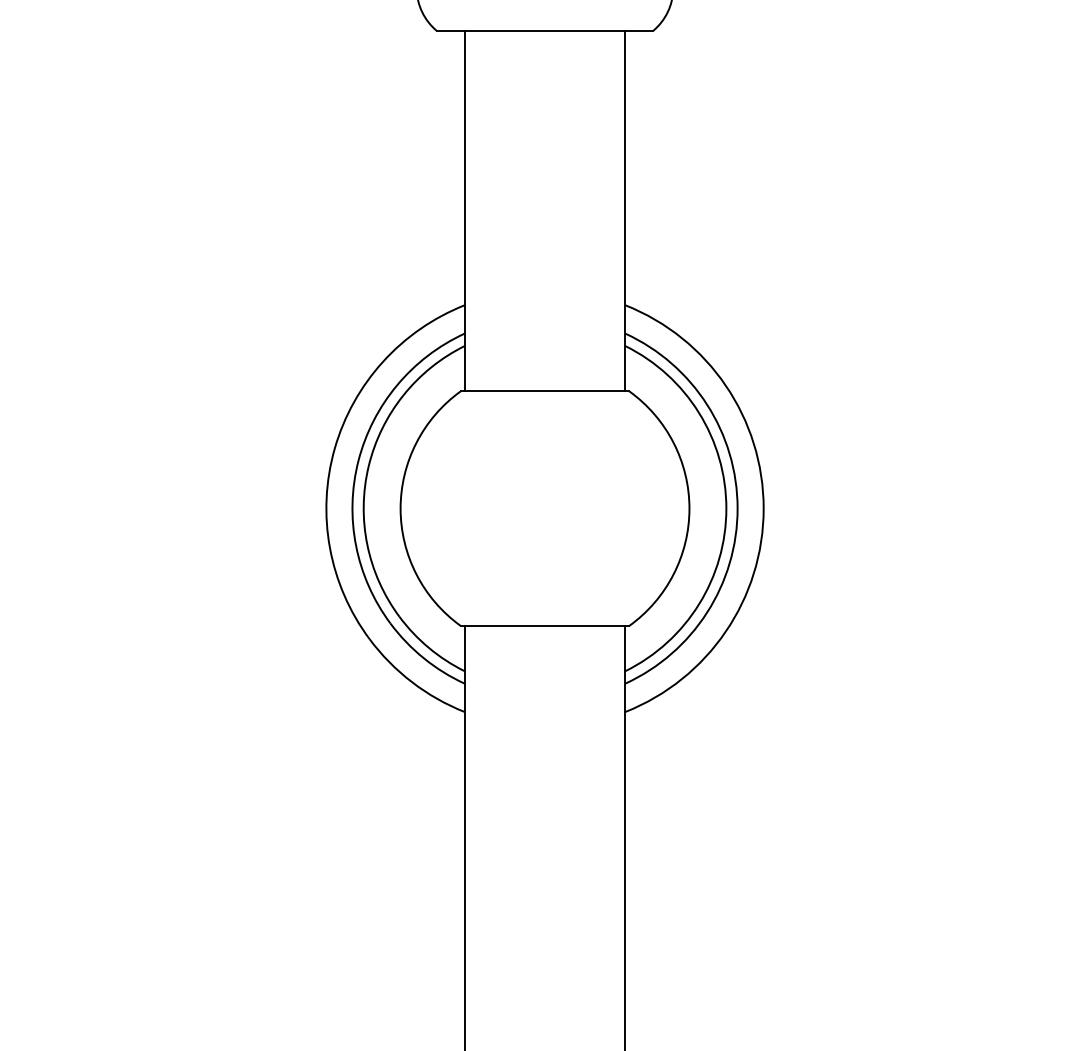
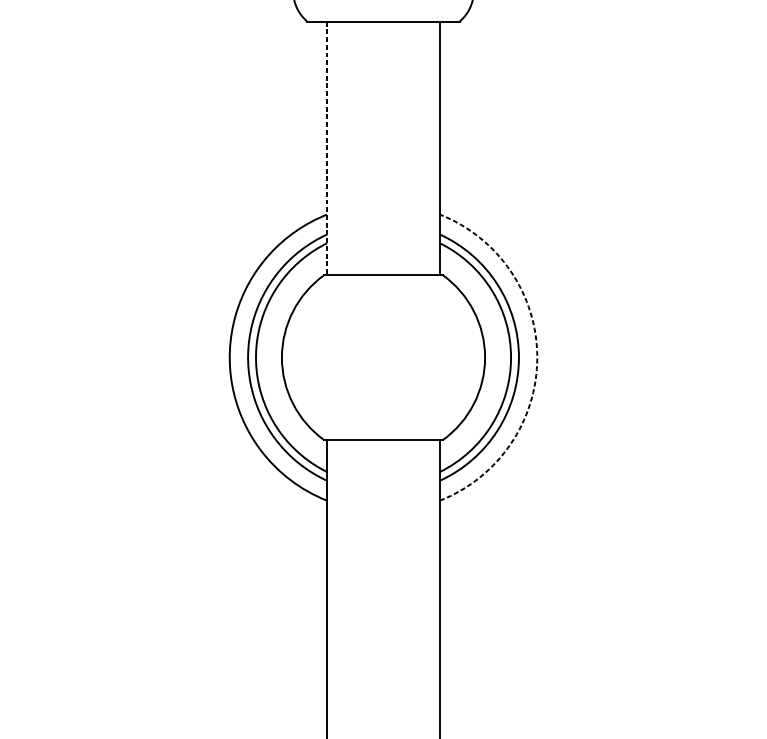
line: (464, 211) -> (326, 148), solid -> dashed
arc: (763, 508) -> (537, 357), solid -> dashed

